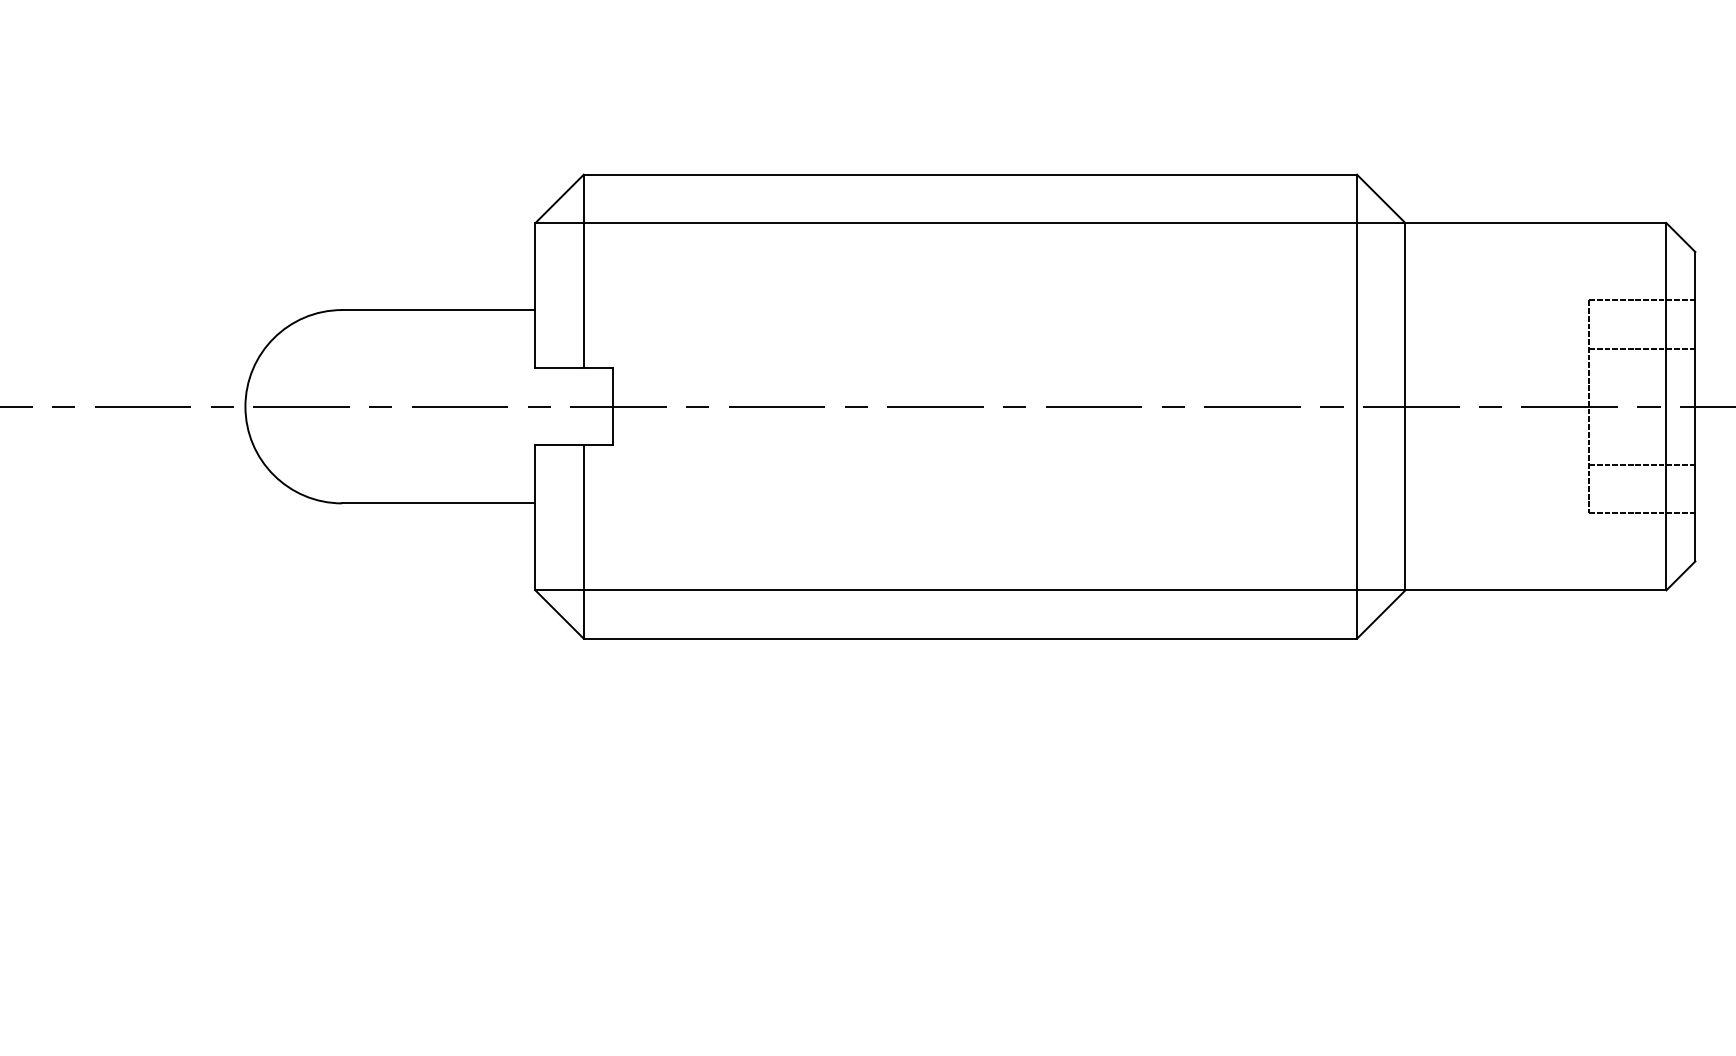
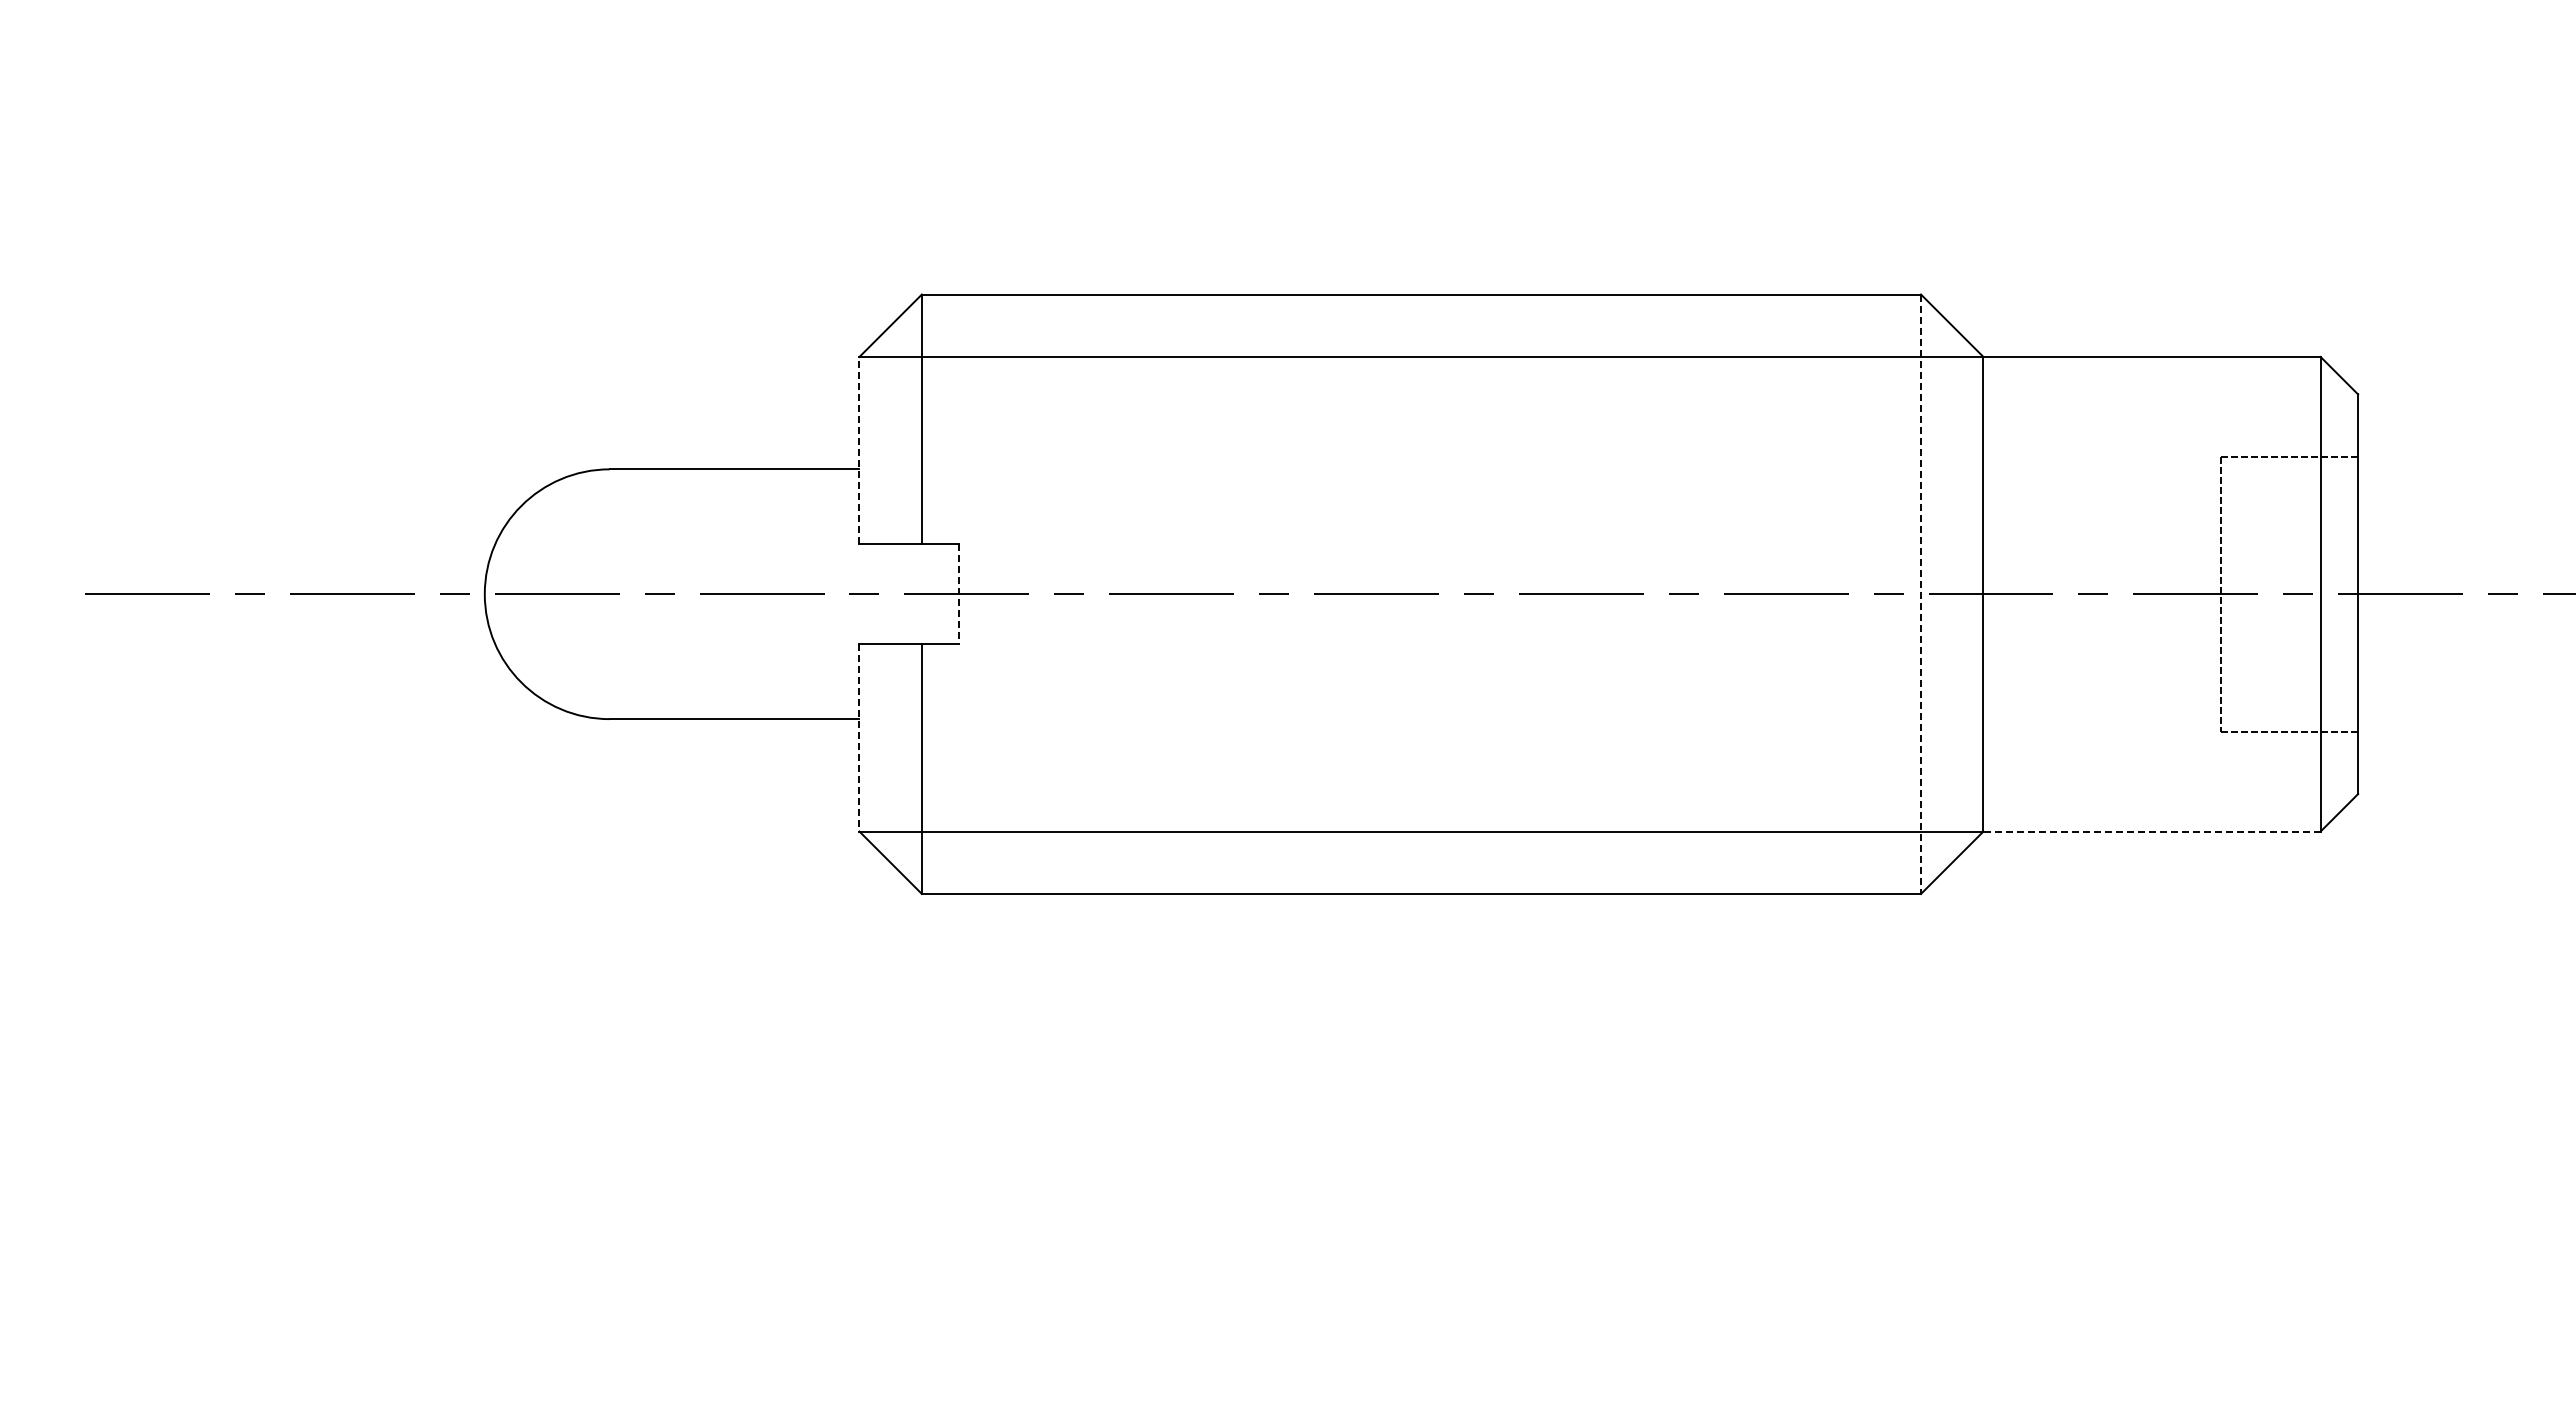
line: (535, 295) -> (859, 450), solid -> dashed
line: (1642, 348) -> (2289, 519), removed
line: (612, 406) -> (959, 594), solid -> dashed
line: (1357, 406) -> (1921, 594), solid -> dashed
line: (1642, 464) -> (2289, 669), removed
line: (535, 517) -> (859, 737), solid -> dashed
line: (1536, 590) -> (2152, 831), solid -> dashed

